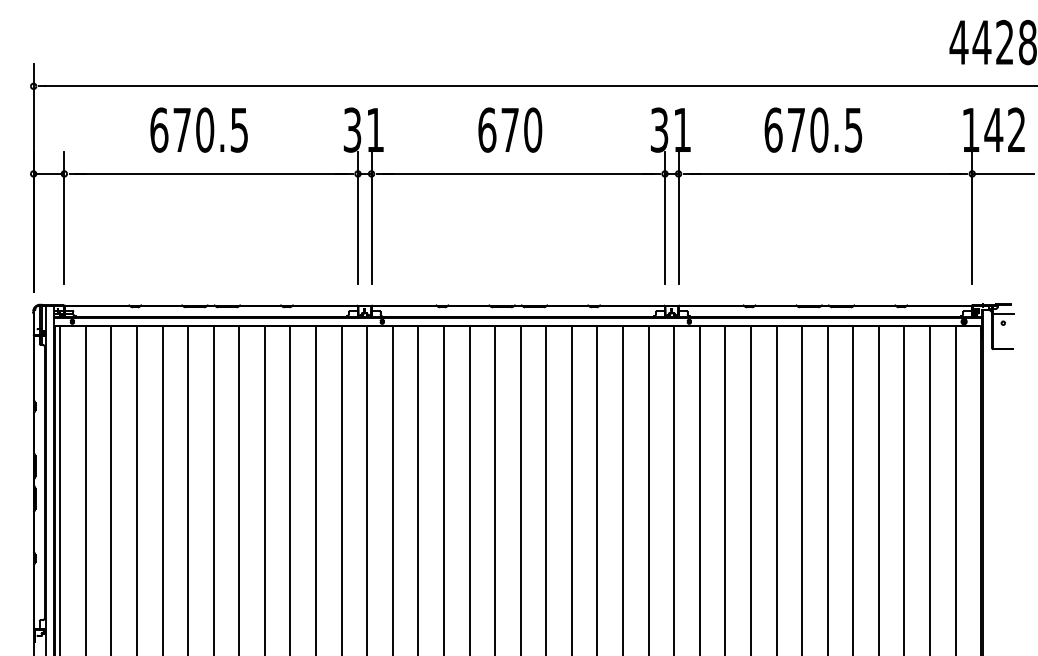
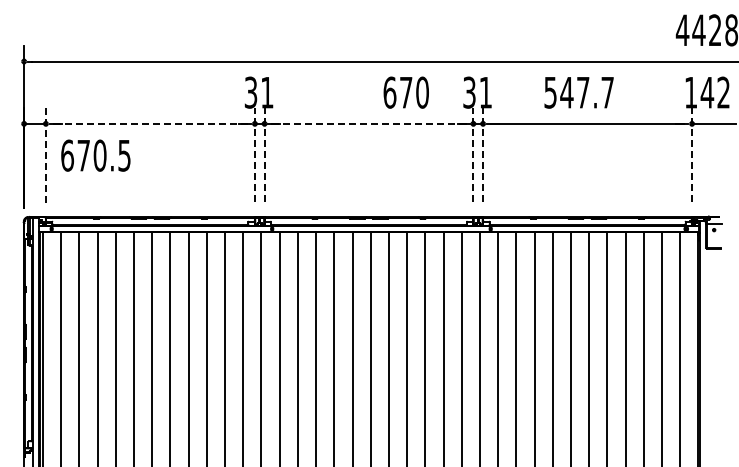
text: (198, 129) -> (95, 155), moved
text: (509, 129) -> (405, 92), moved
text: (812, 129) -> (578, 92), 670.5 -> 547.7
line: (211, 173) -> (150, 123), solid -> dashed
line: (517, 173) -> (368, 123), solid -> dashed
line: (63, 216) -> (45, 154), solid -> dashed
line: (357, 216) -> (254, 154), solid -> dashed
line: (371, 216) -> (264, 154), solid -> dashed
line: (665, 216) -> (473, 154), solid -> dashed
line: (679, 216) -> (483, 154), solid -> dashed
line: (972, 216) -> (692, 154), solid -> dashed

